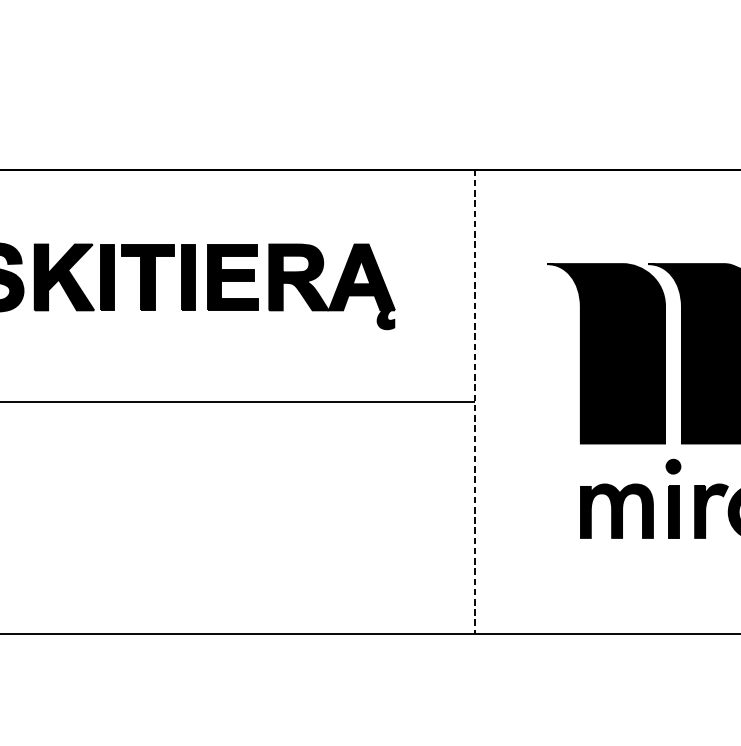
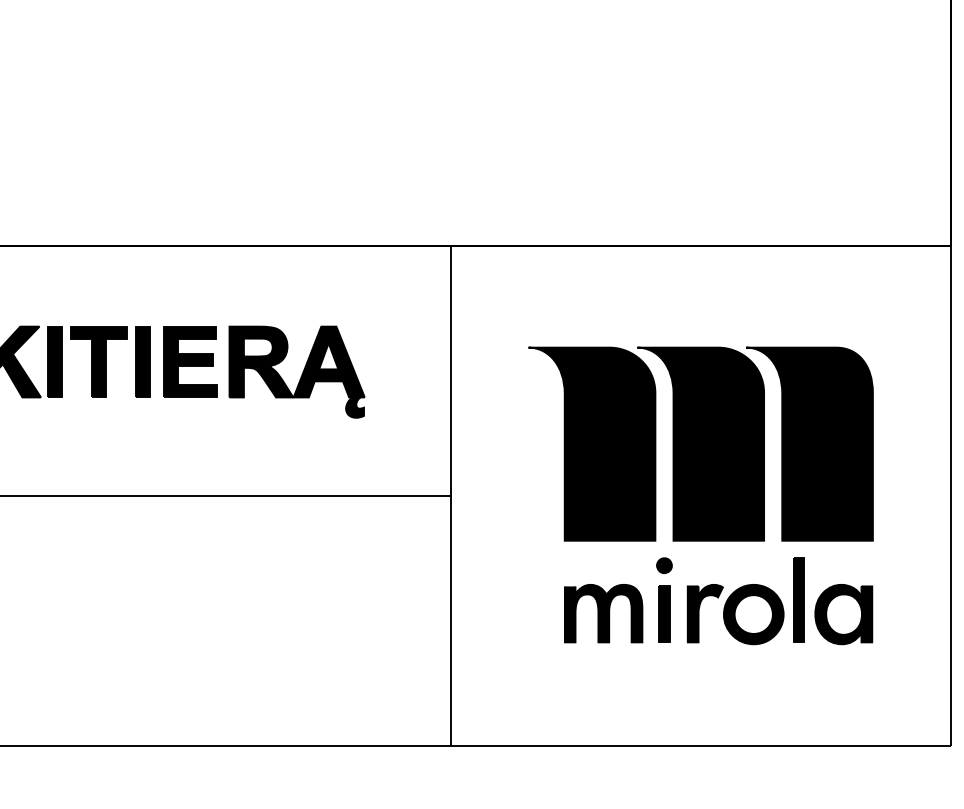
line: (474, 401) -> (450, 495), dashed -> solid

